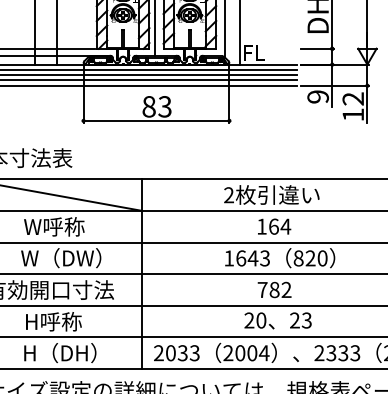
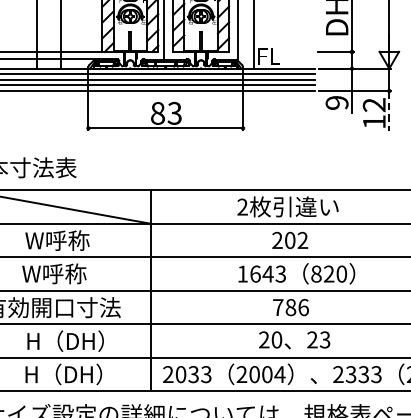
line: (367, 104) -> (389, 110), solid -> dashed
text: (274, 226) -> (290, 240), 164 -> 202
text: (71, 258) -> (75, 274), W（DW） -> W呼称
text: (286, 289) -> (303, 307), 782 -> 786
text: (69, 321) -> (73, 340), H呼称 -> H（DH）

